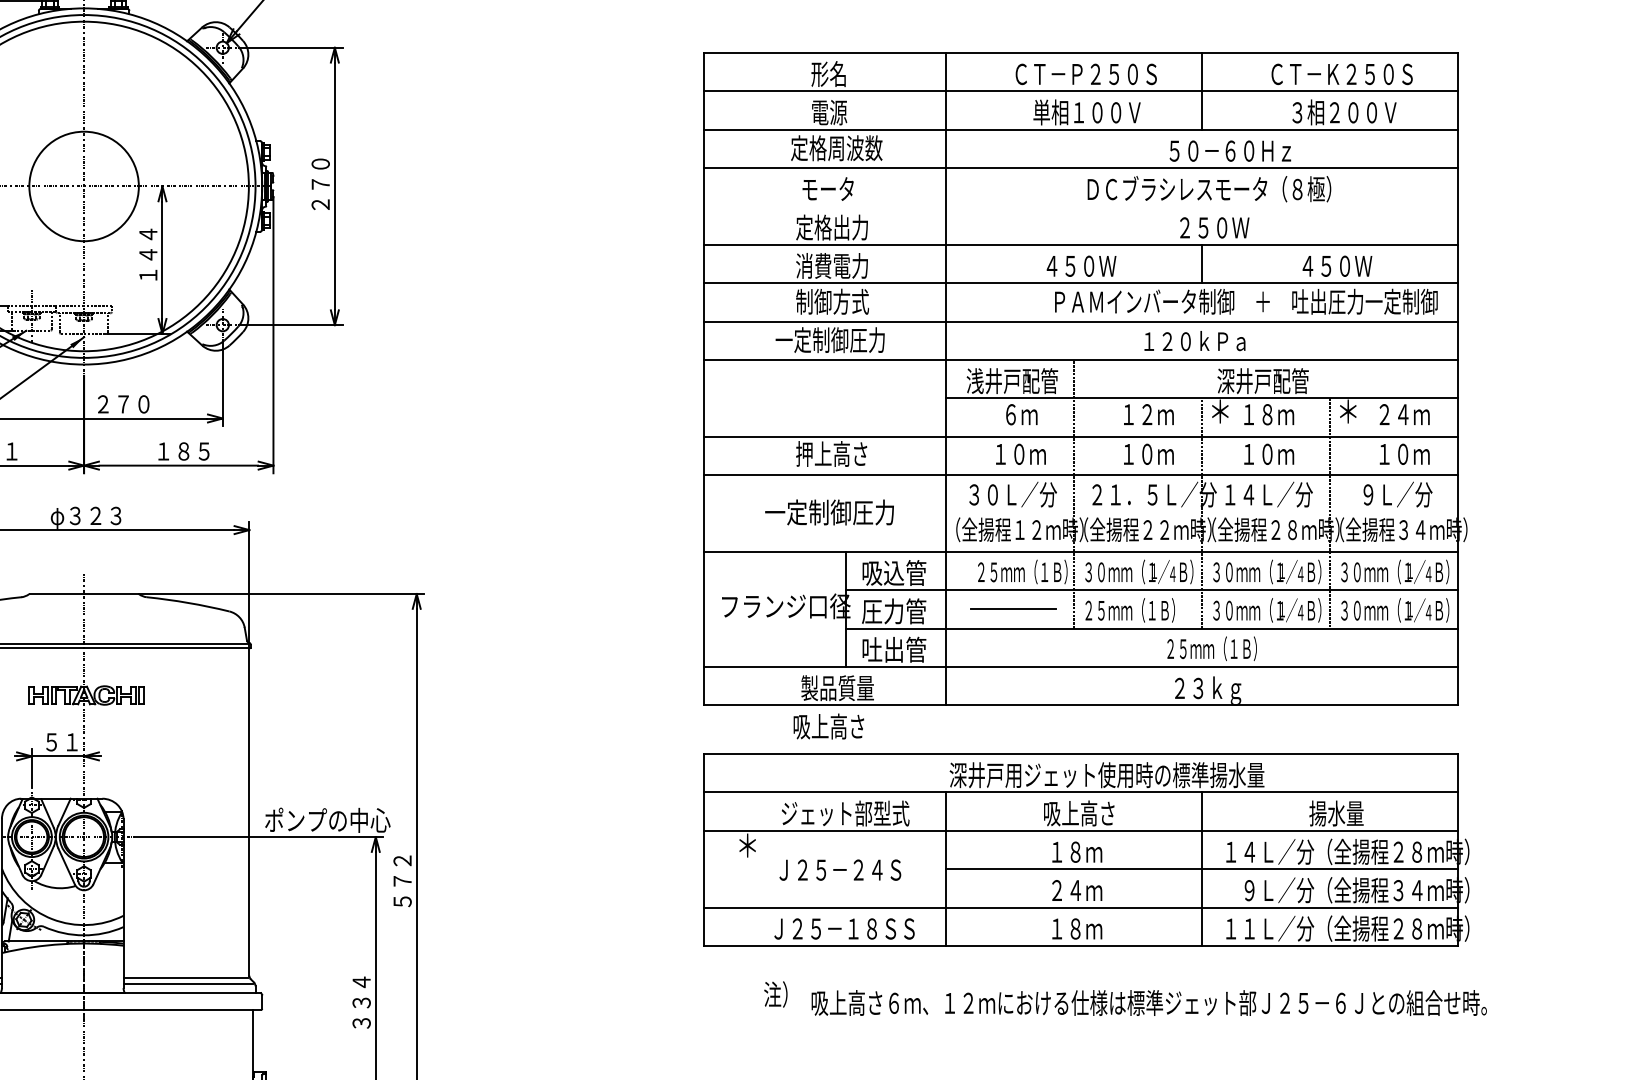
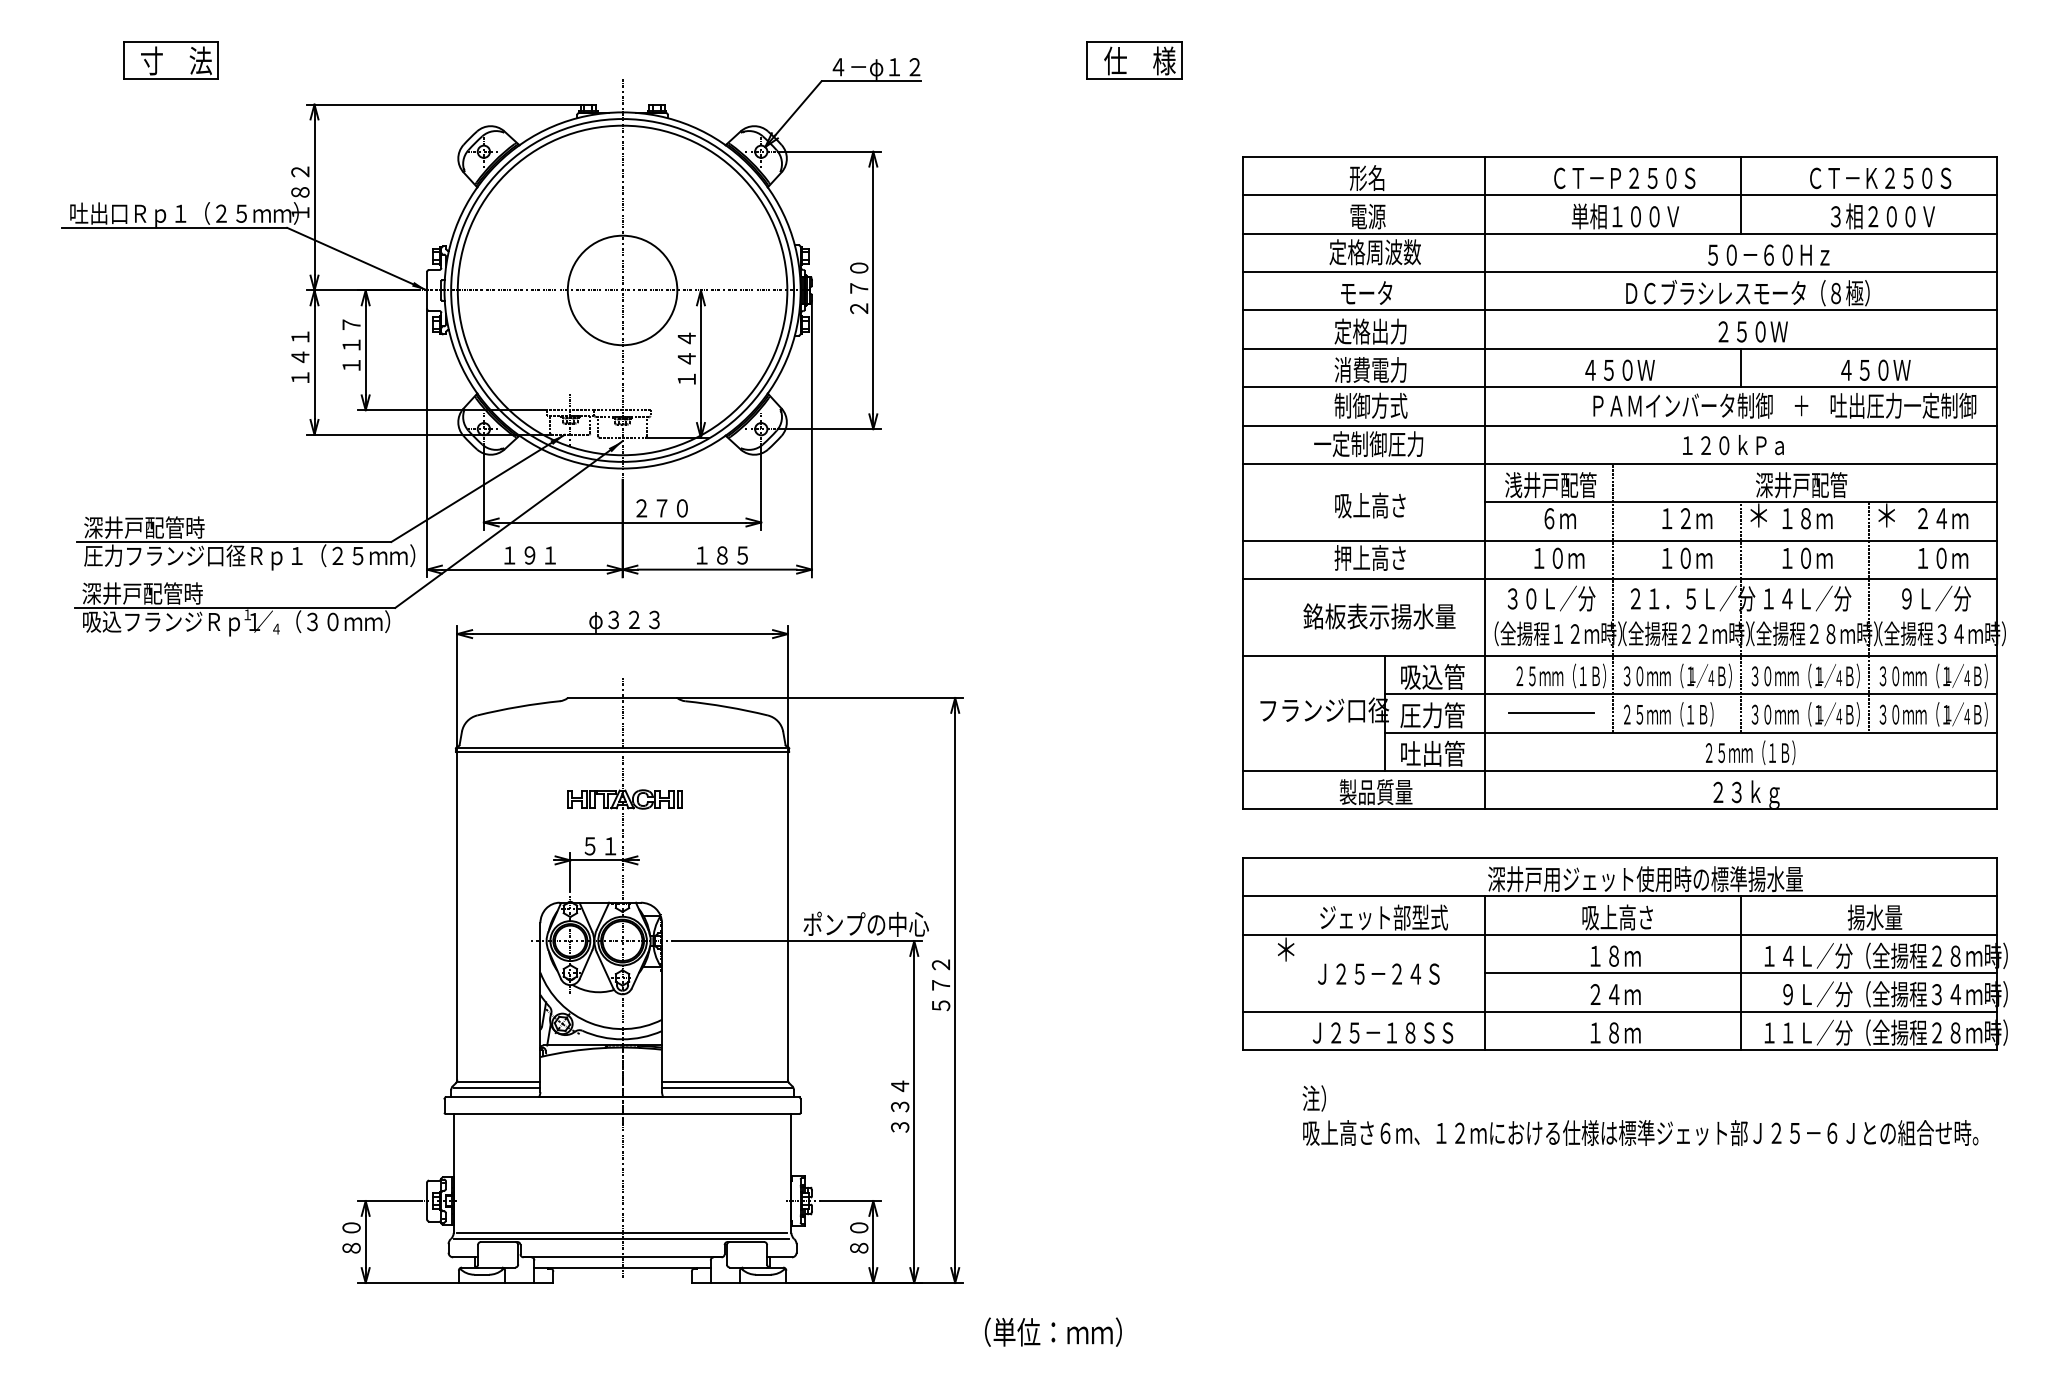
line: (1081, 206) -> (1619, 310), added
text: (841, 512) -> (1379, 616), 一定制御圧力 -> 銘板表示揚水量
text: (829, 726) -> (1370, 505), moved
text: (1149, 1002) -> (1640, 1132), moved

